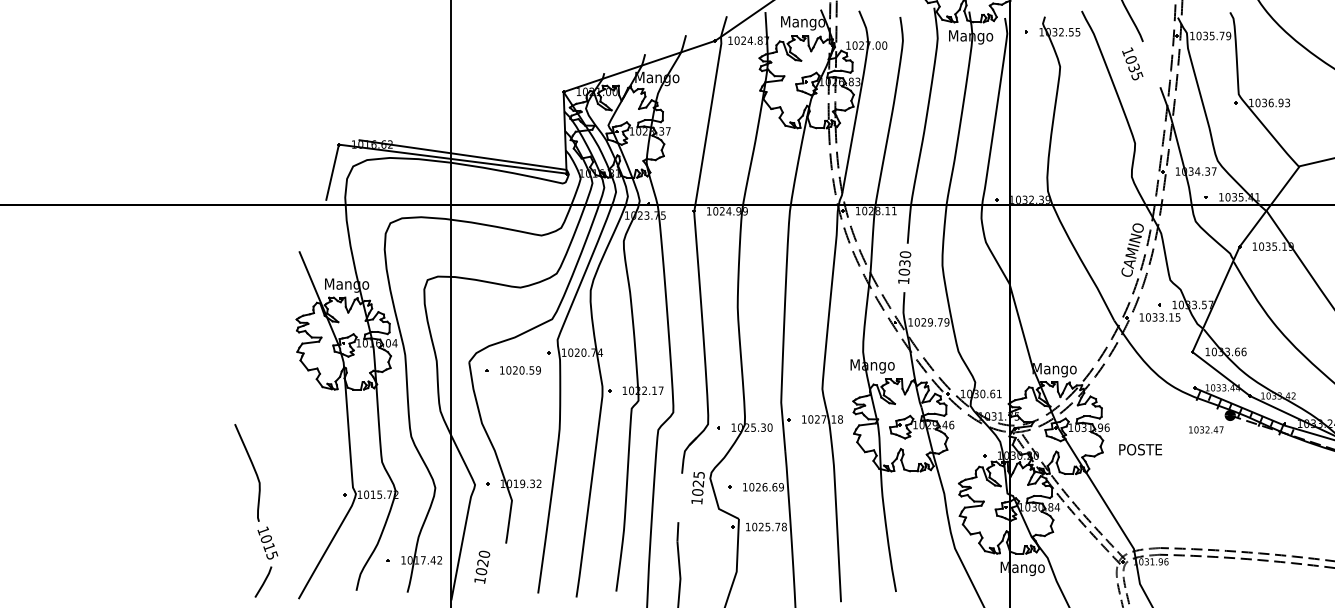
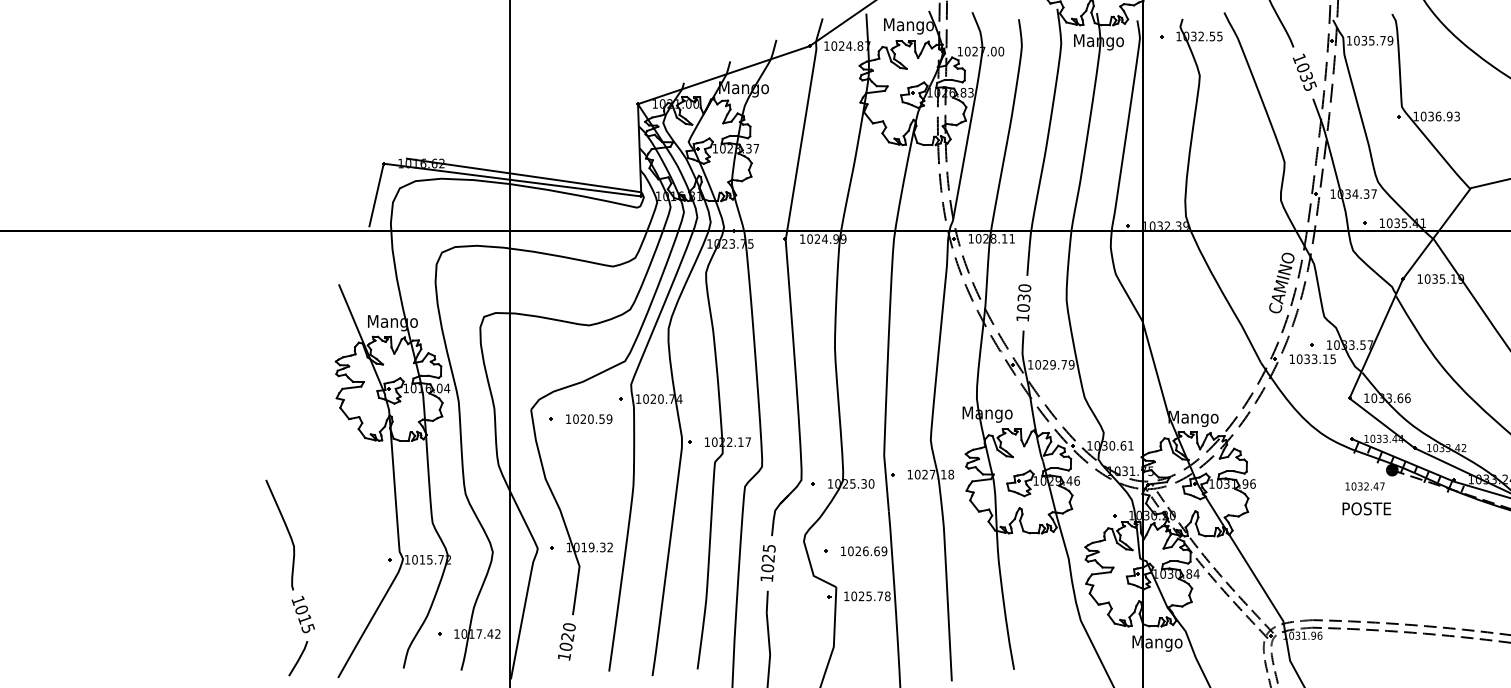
text: (1132, 63) -> (1304, 71), moved
text: (1140, 449) -> (1366, 508), moved
text: (697, 488) -> (767, 563), moved
text: (481, 566) -> (566, 641), moved

